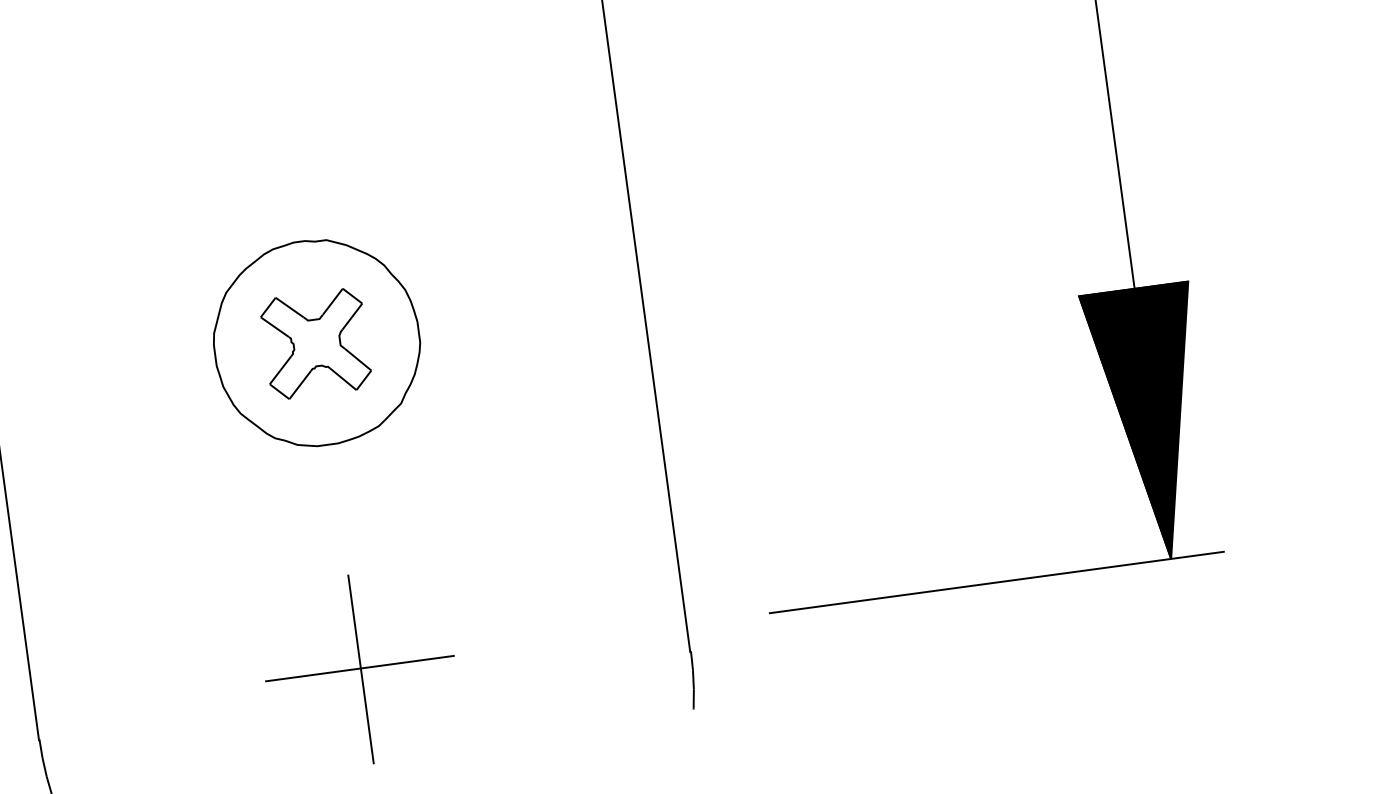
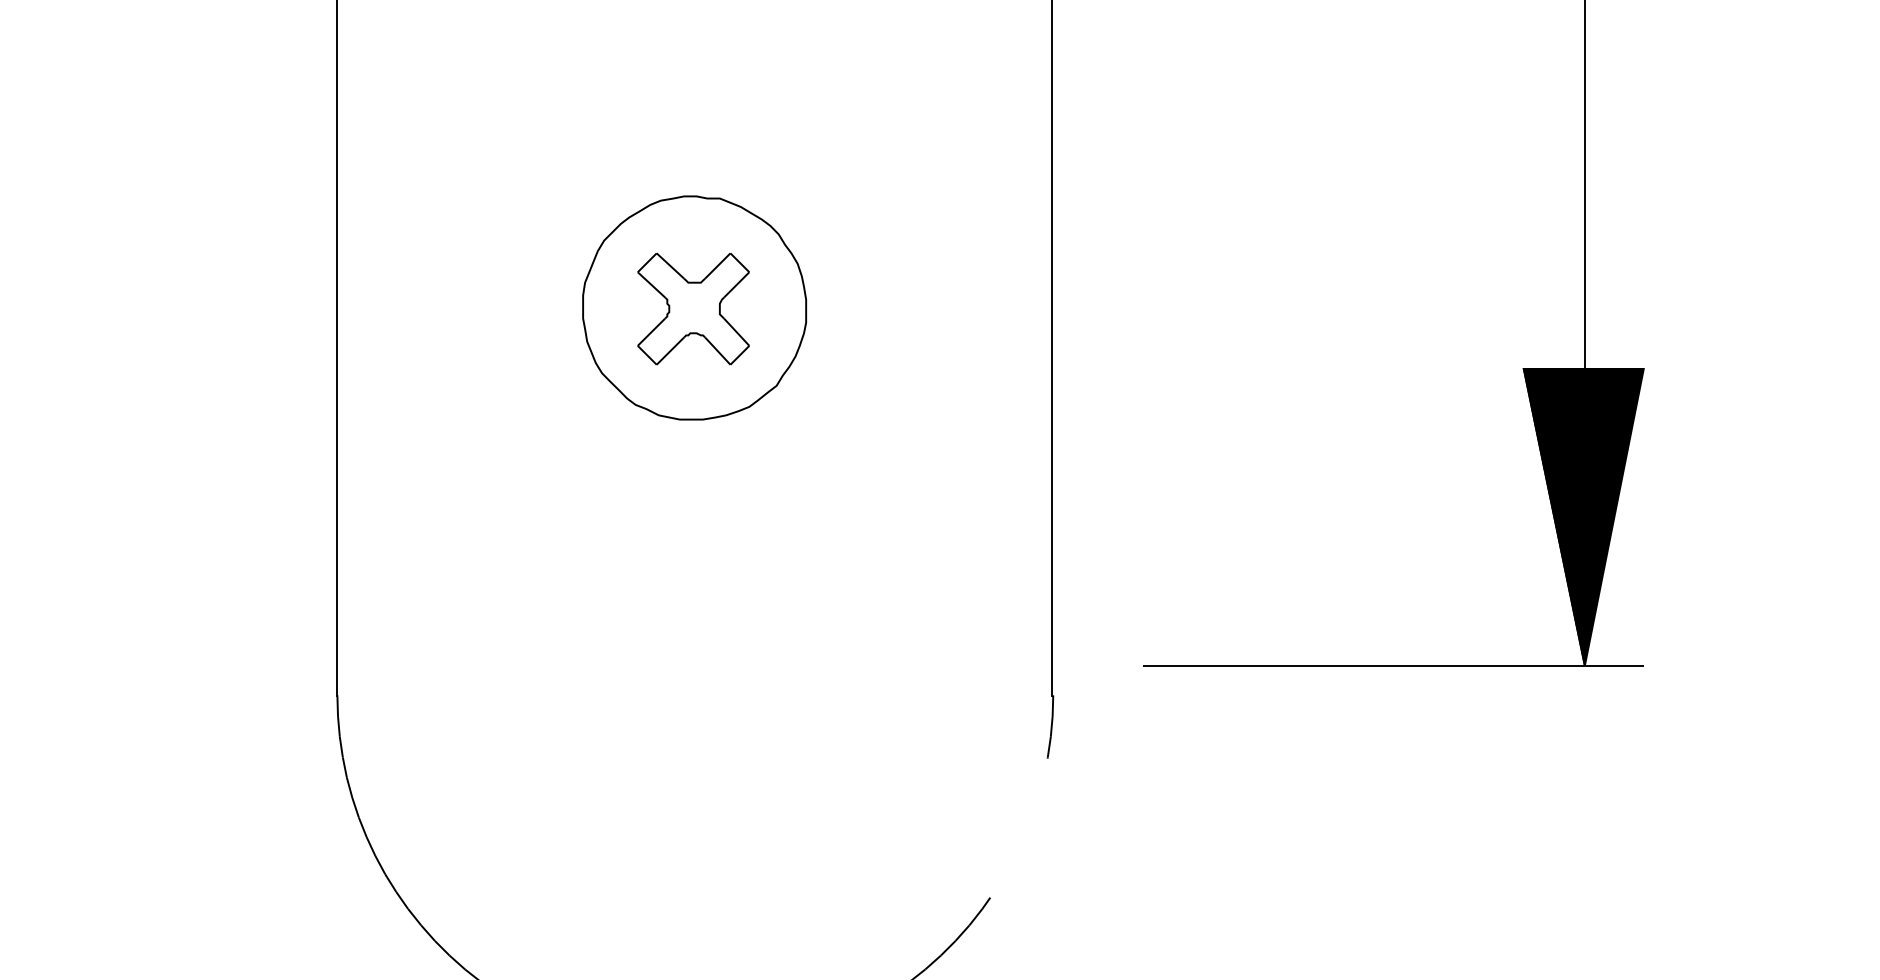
part: (360, 669) -> (693, 666), removed

